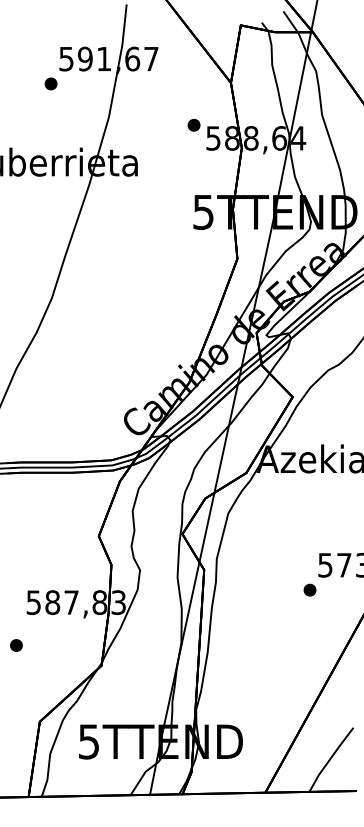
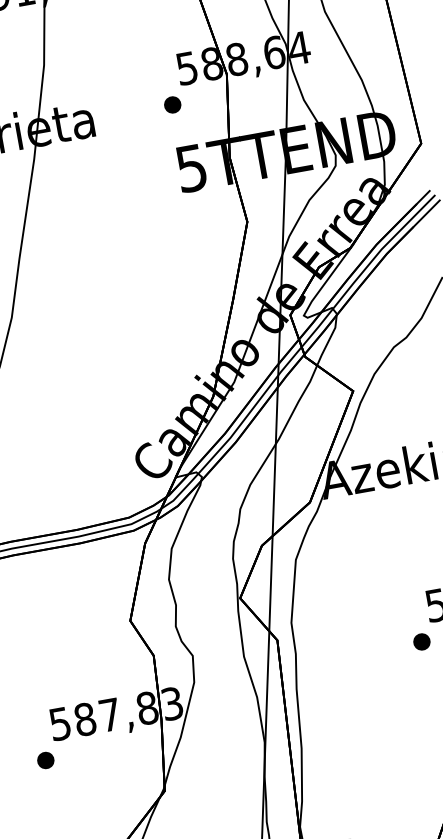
part: (193, 125) -> (172, 105), moved
part: (16, 645) -> (45, 760), moved

